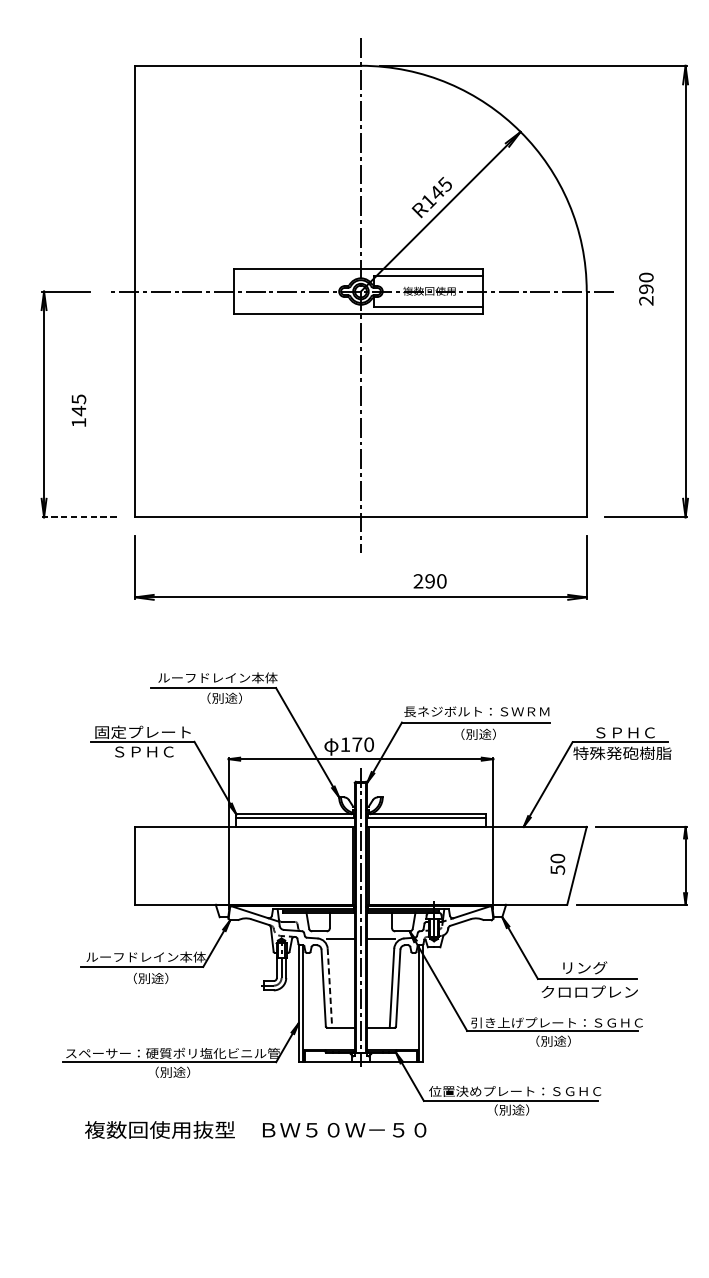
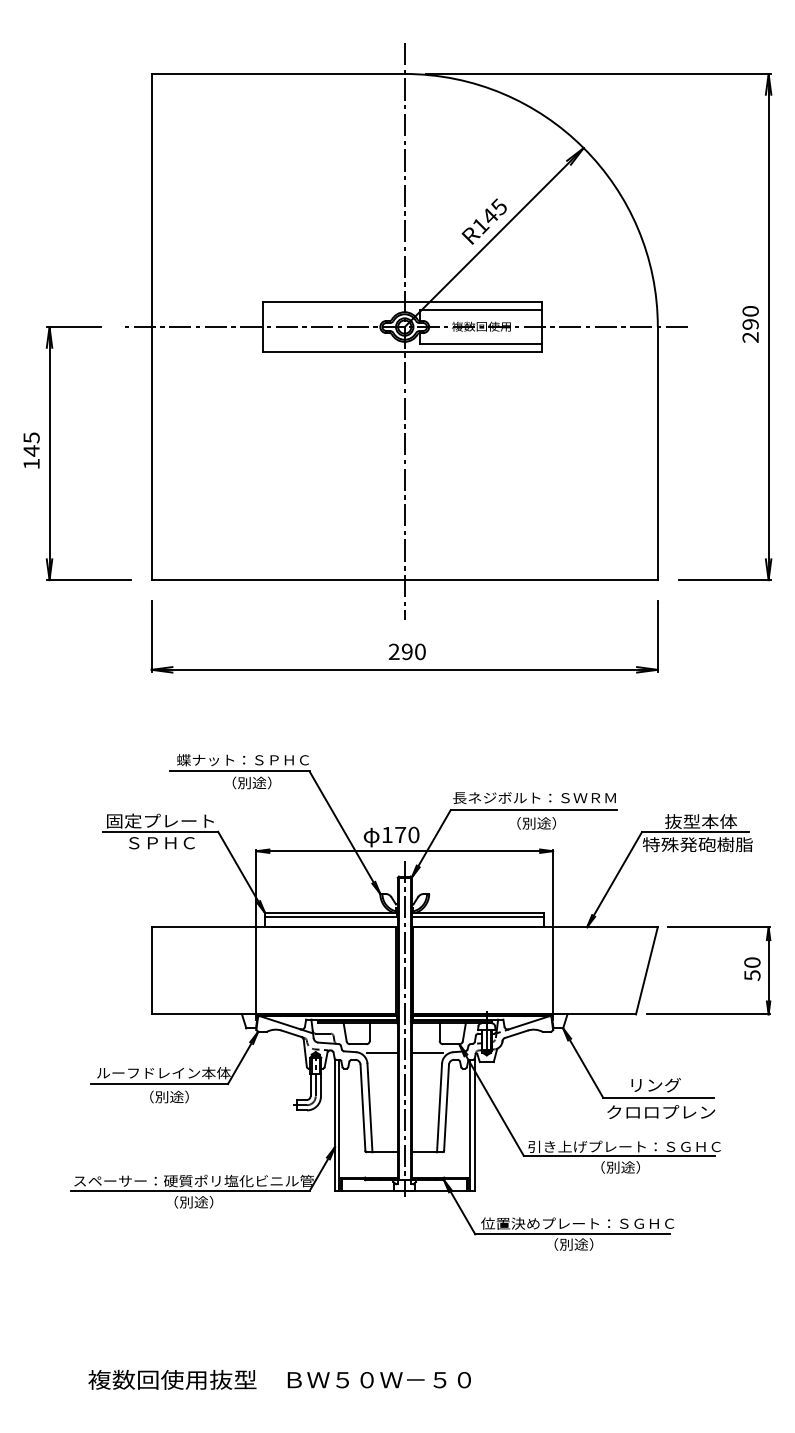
text: (646, 289) -> (750, 324), moved
text: (78, 410) -> (31, 450), moved
line: (79, 517) -> (89, 580), dashed -> solid
text: (429, 581) -> (406, 651), moved
text: (218, 677) -> (244, 759), ルーフドレイン本体 -> 蝶ナット：ＳＰＨＣ
text: (624, 732) -> (700, 821), ＳＰＨＣ -> 抜型本体
text: (557, 863) -> (752, 968), moved
line: (329, 988) -> (369, 1108), dashed -> solid
text: (255, 1129) -> (279, 1379), moved

